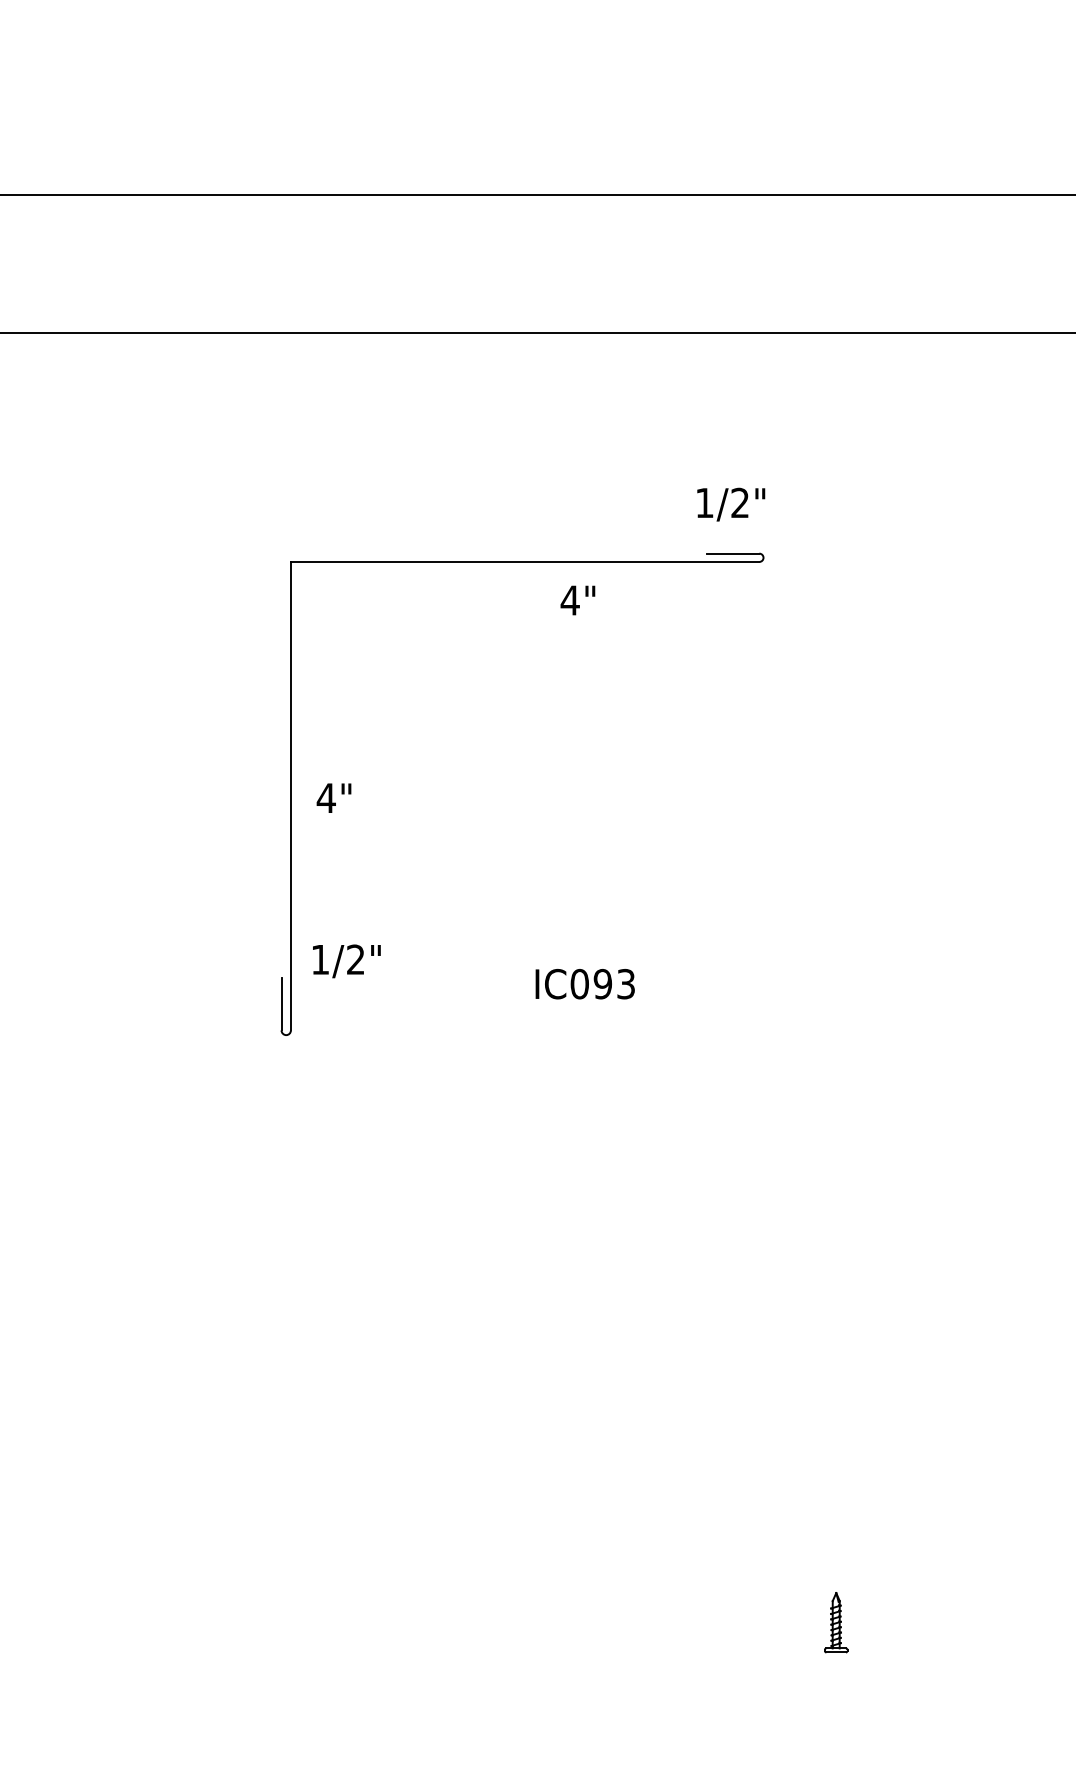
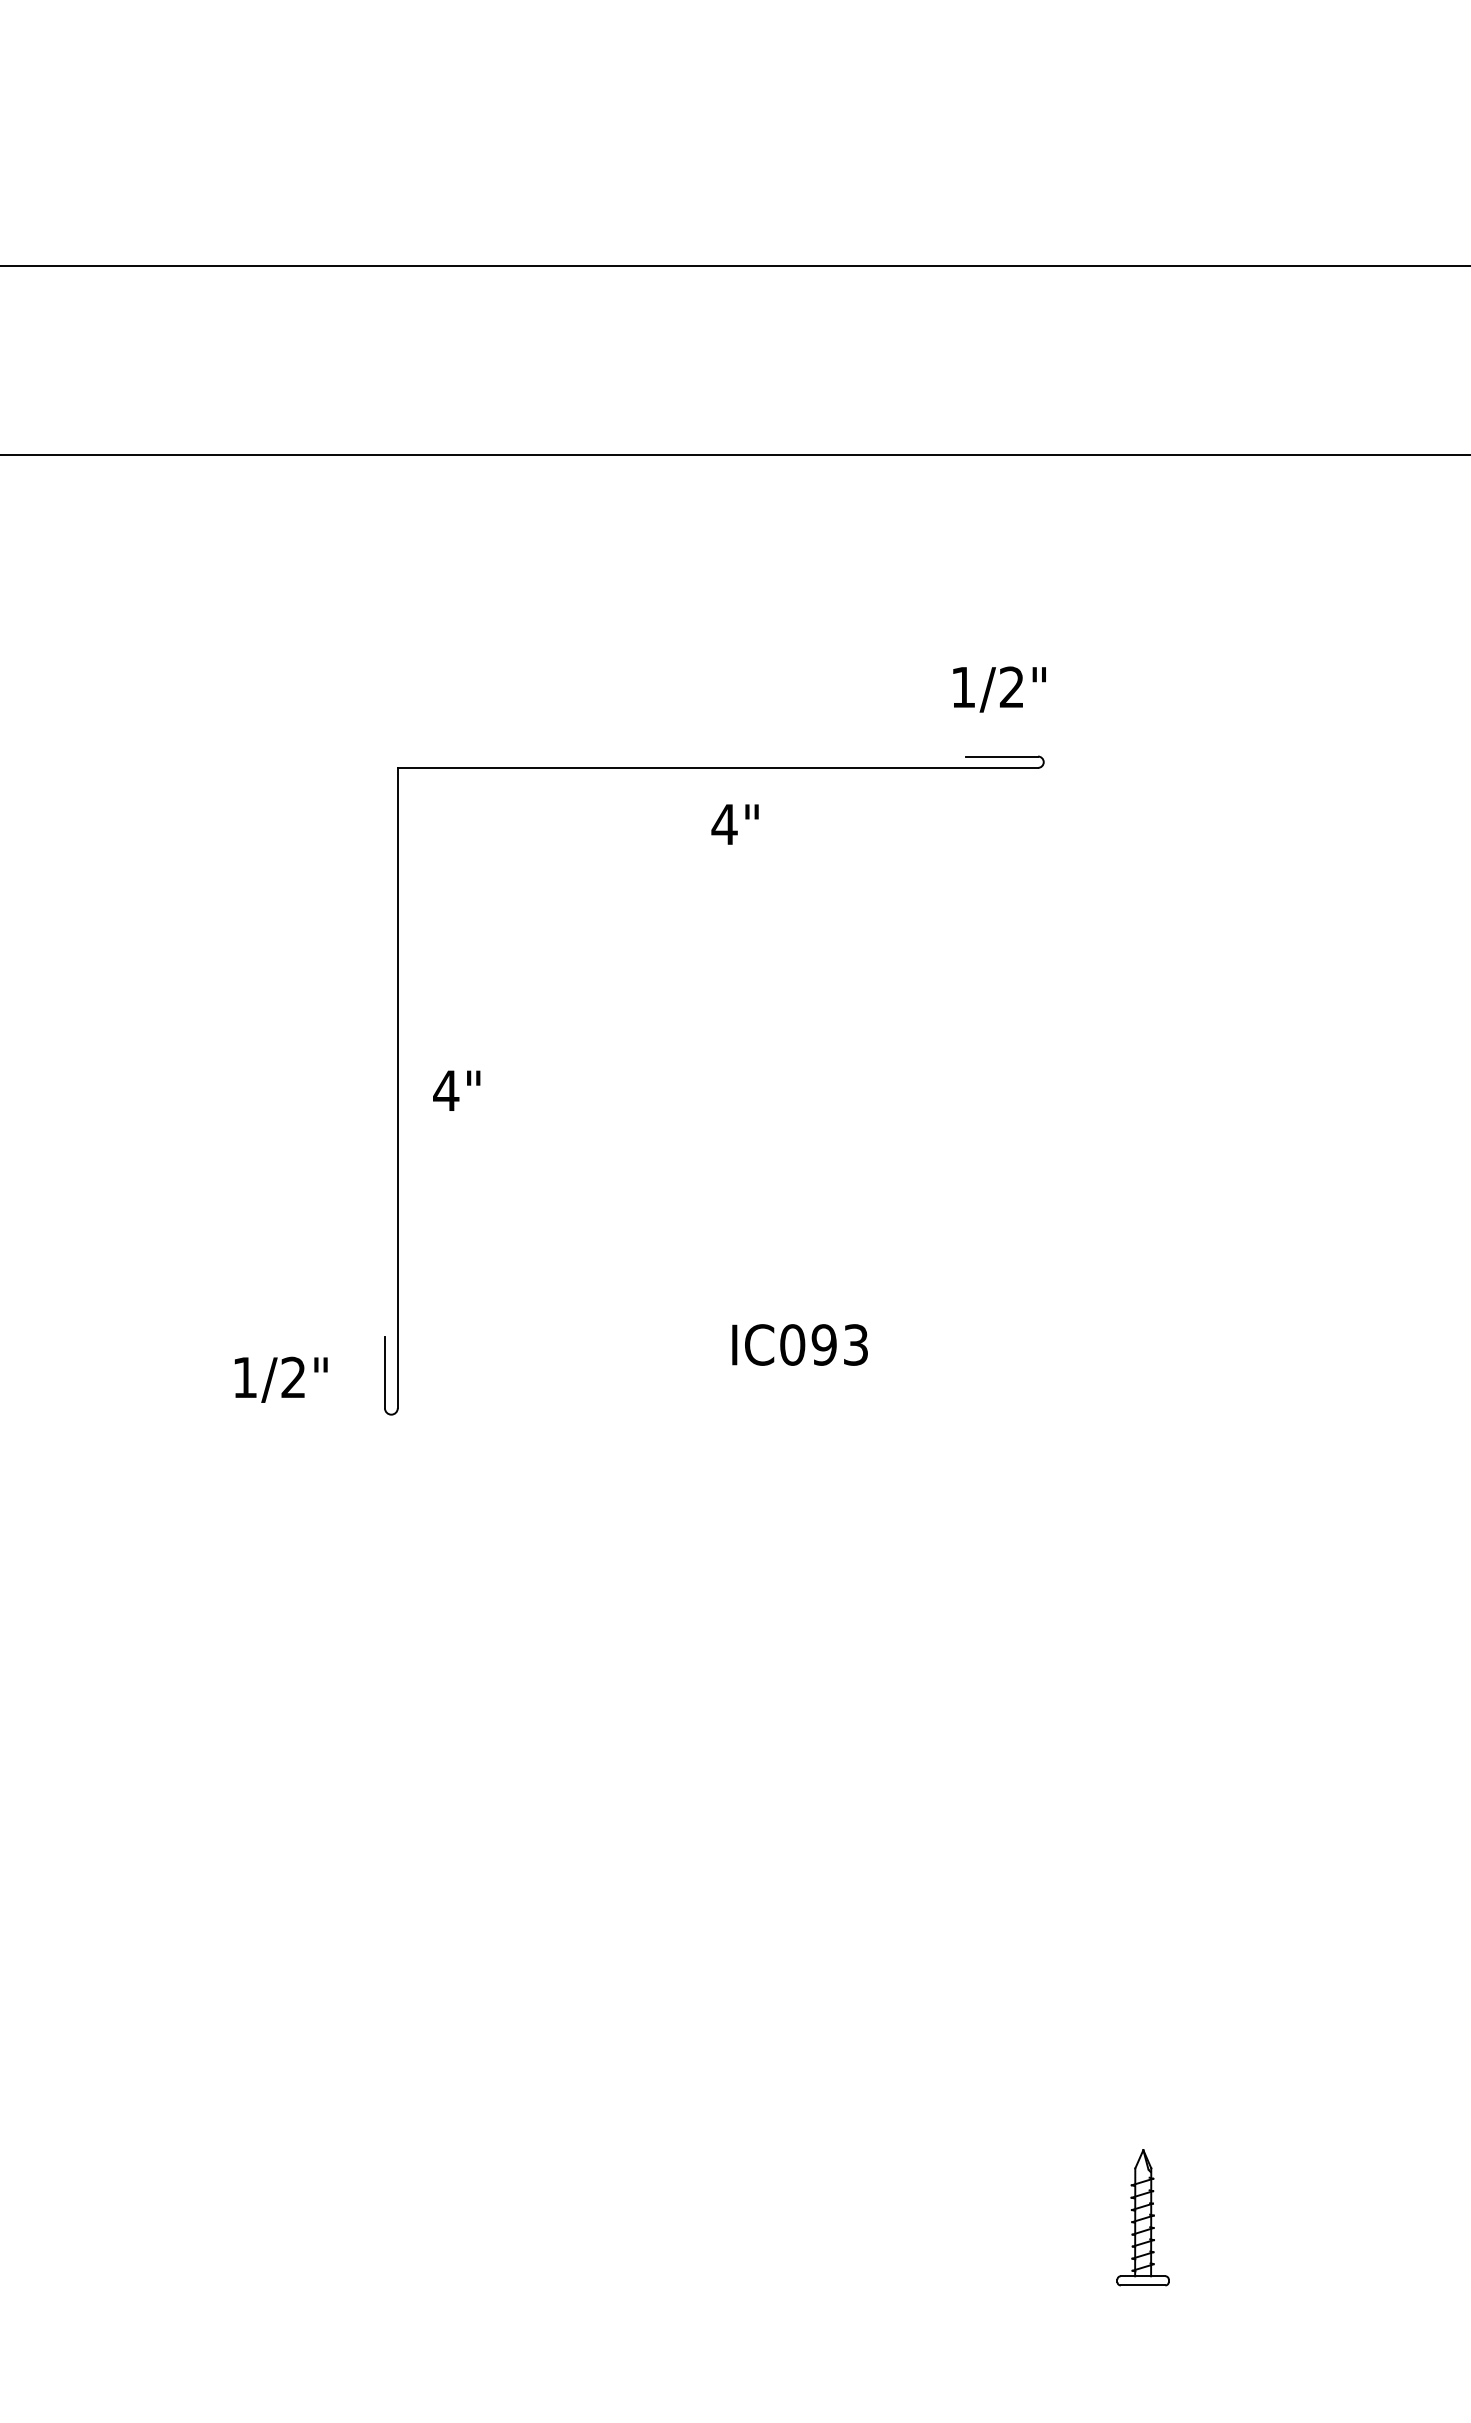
text: (577, 600) -> (734, 824), moved
text: (346, 961) -> (280, 1379), moved
part: (835, 1622) -> (1142, 2217), size x1.67

